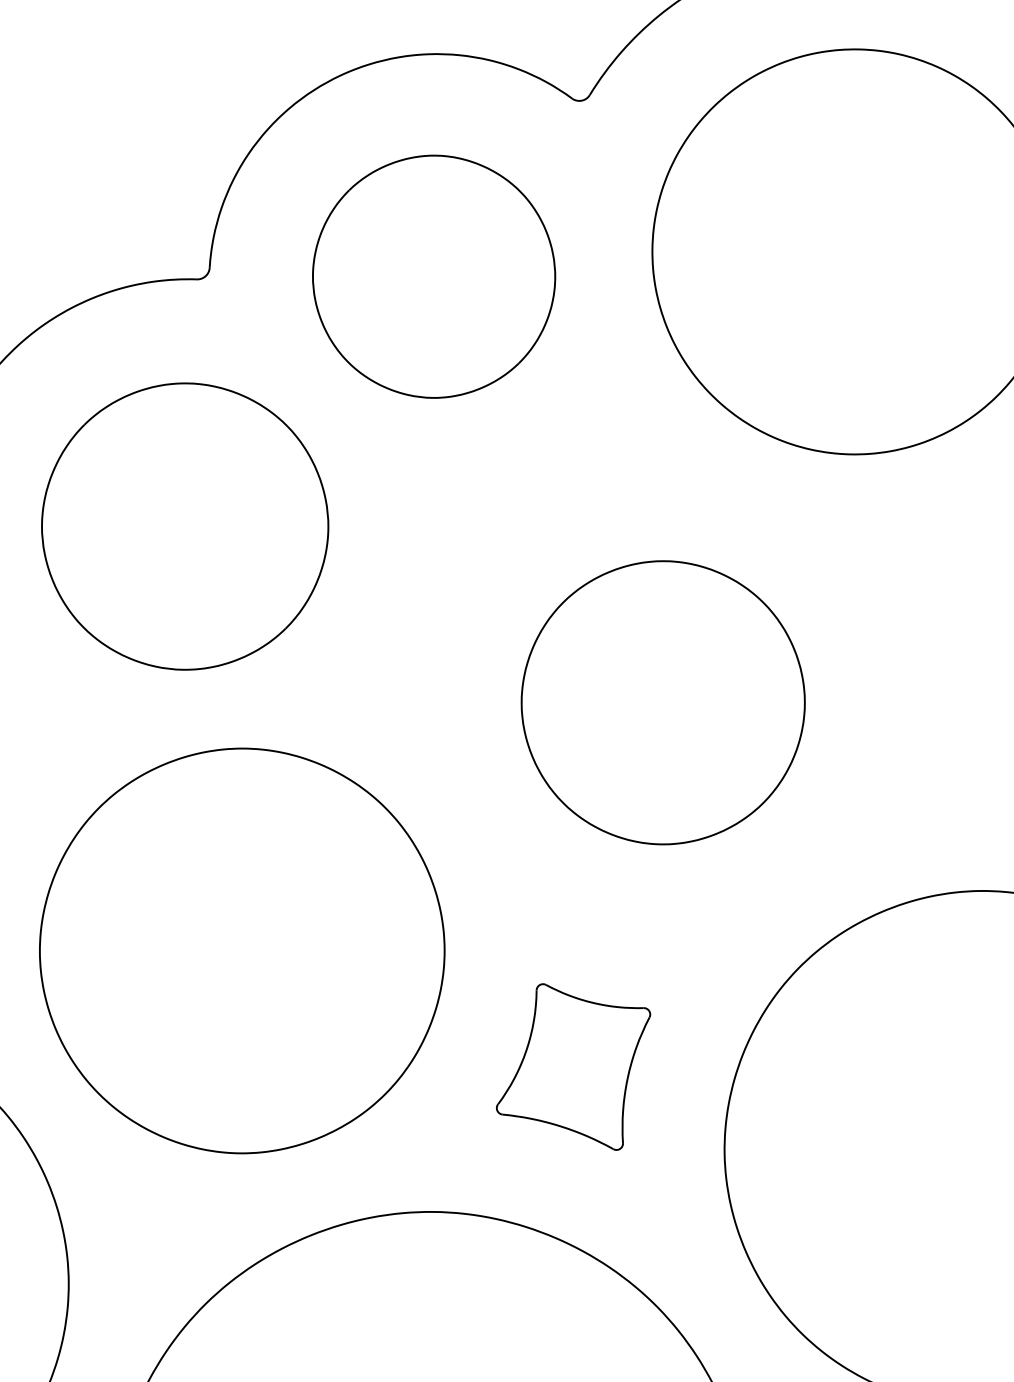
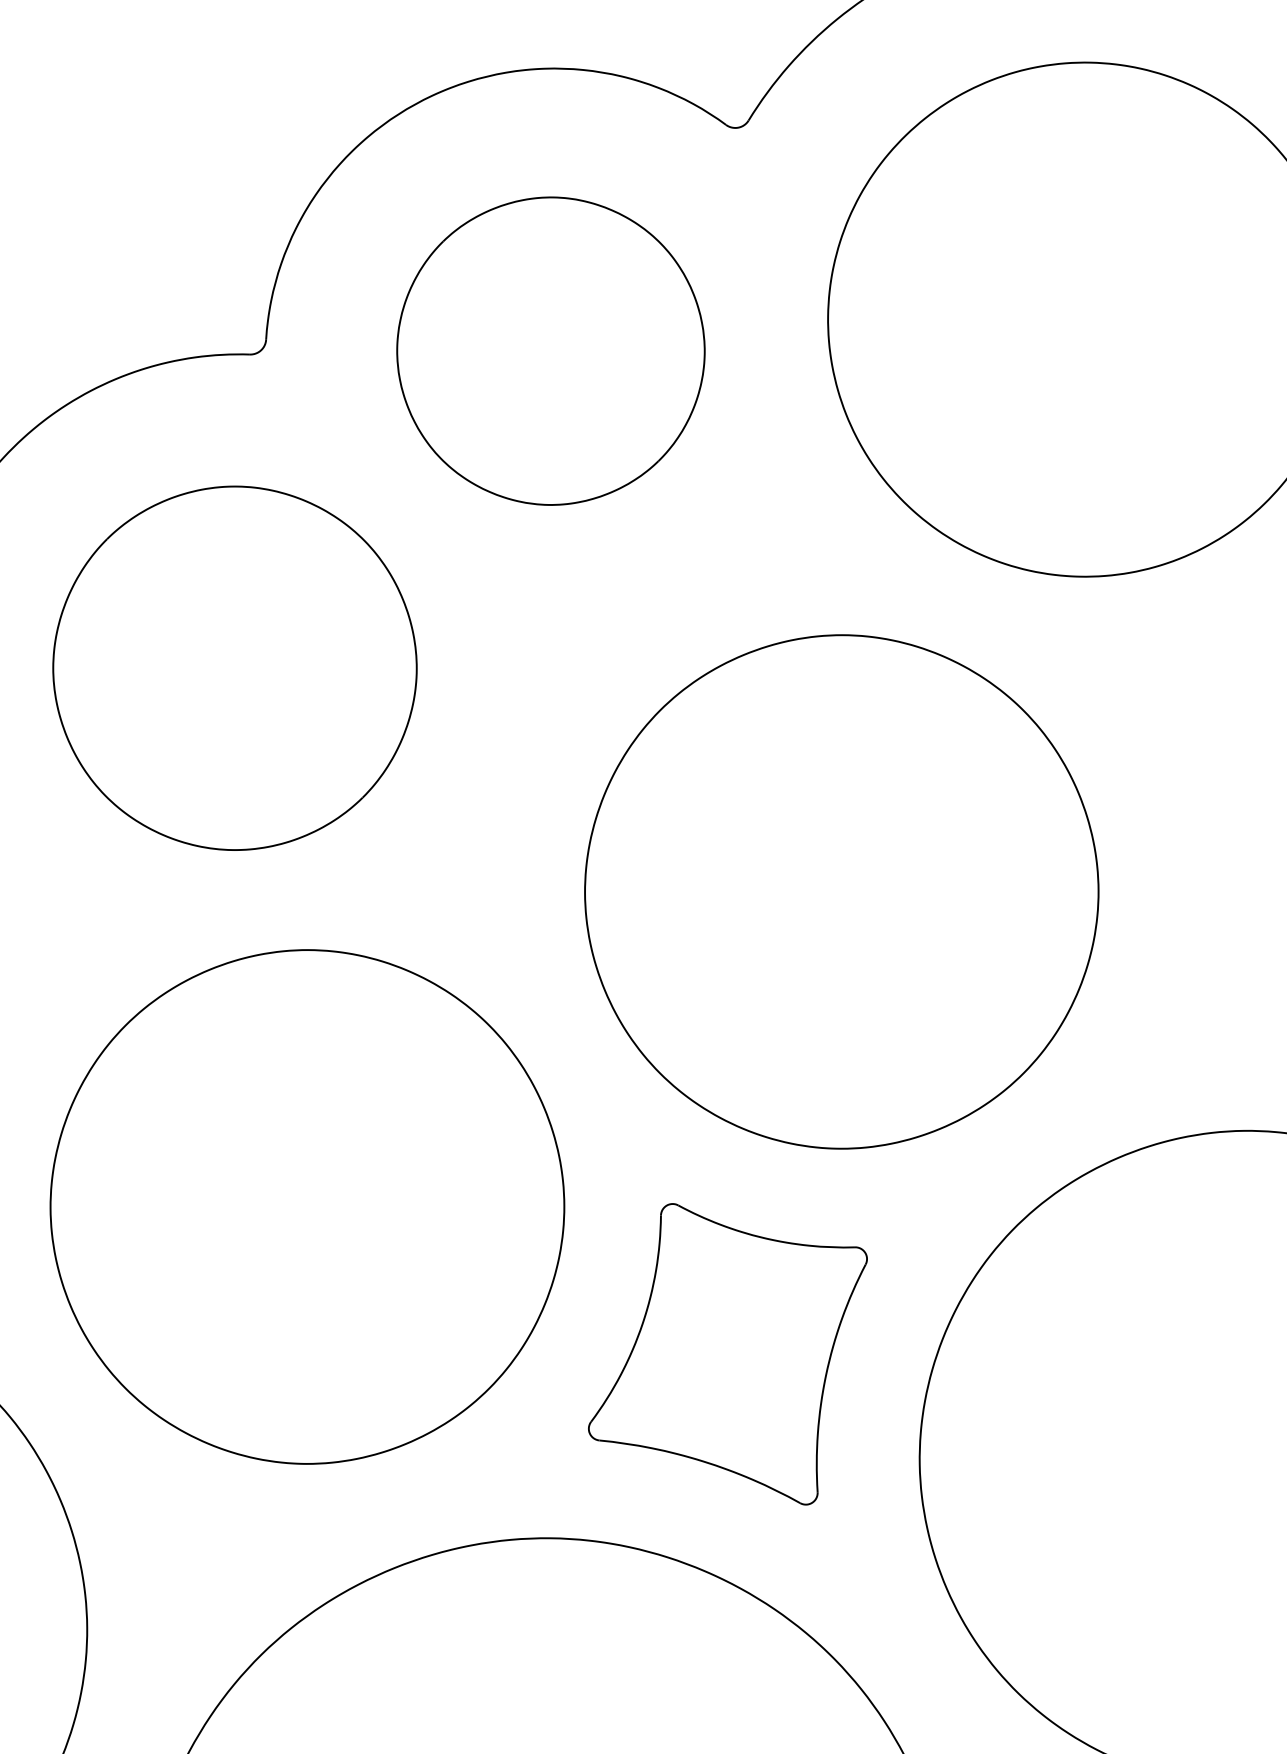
part: (662, 702) -> (841, 891), size x1.43
part: (573, 1067) -> (727, 1354), size x1.43

